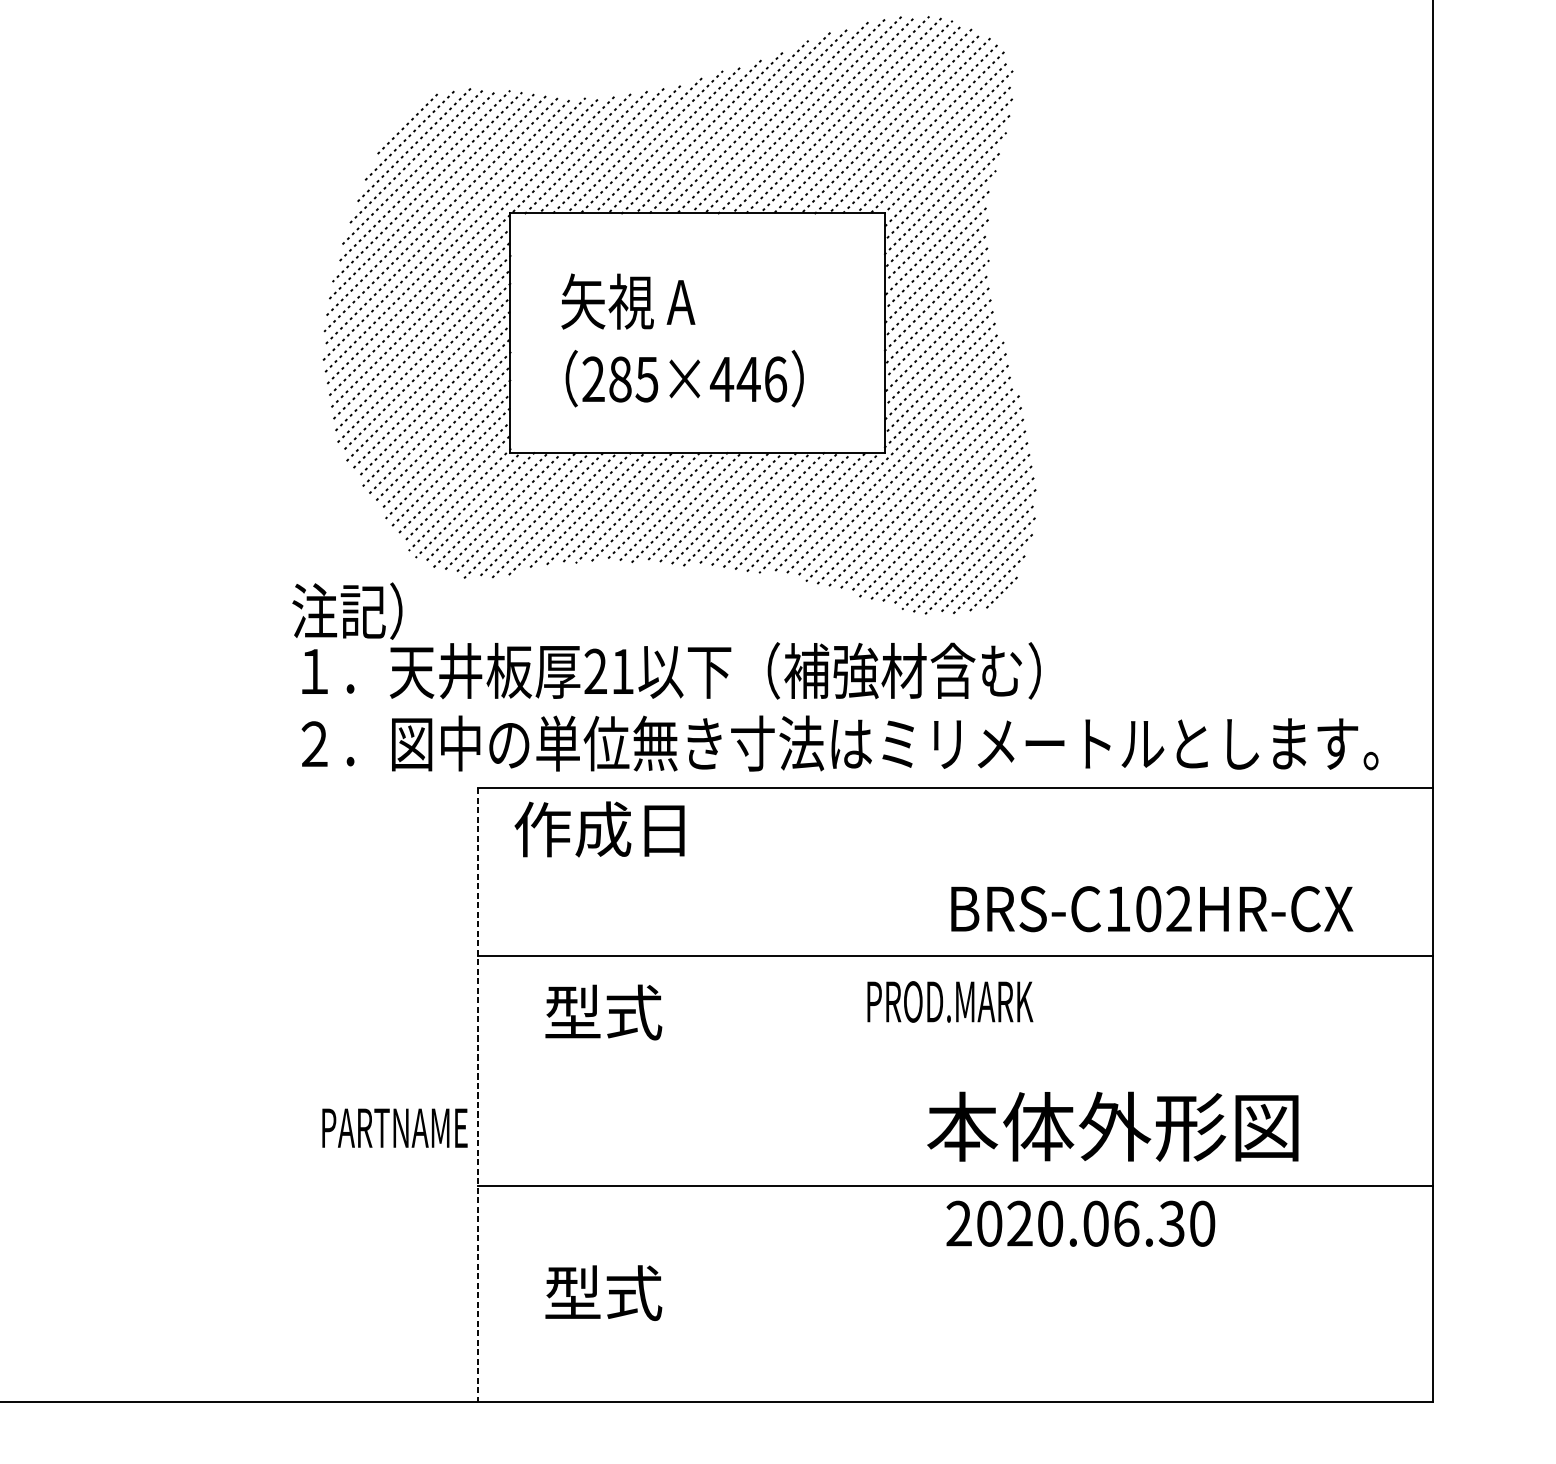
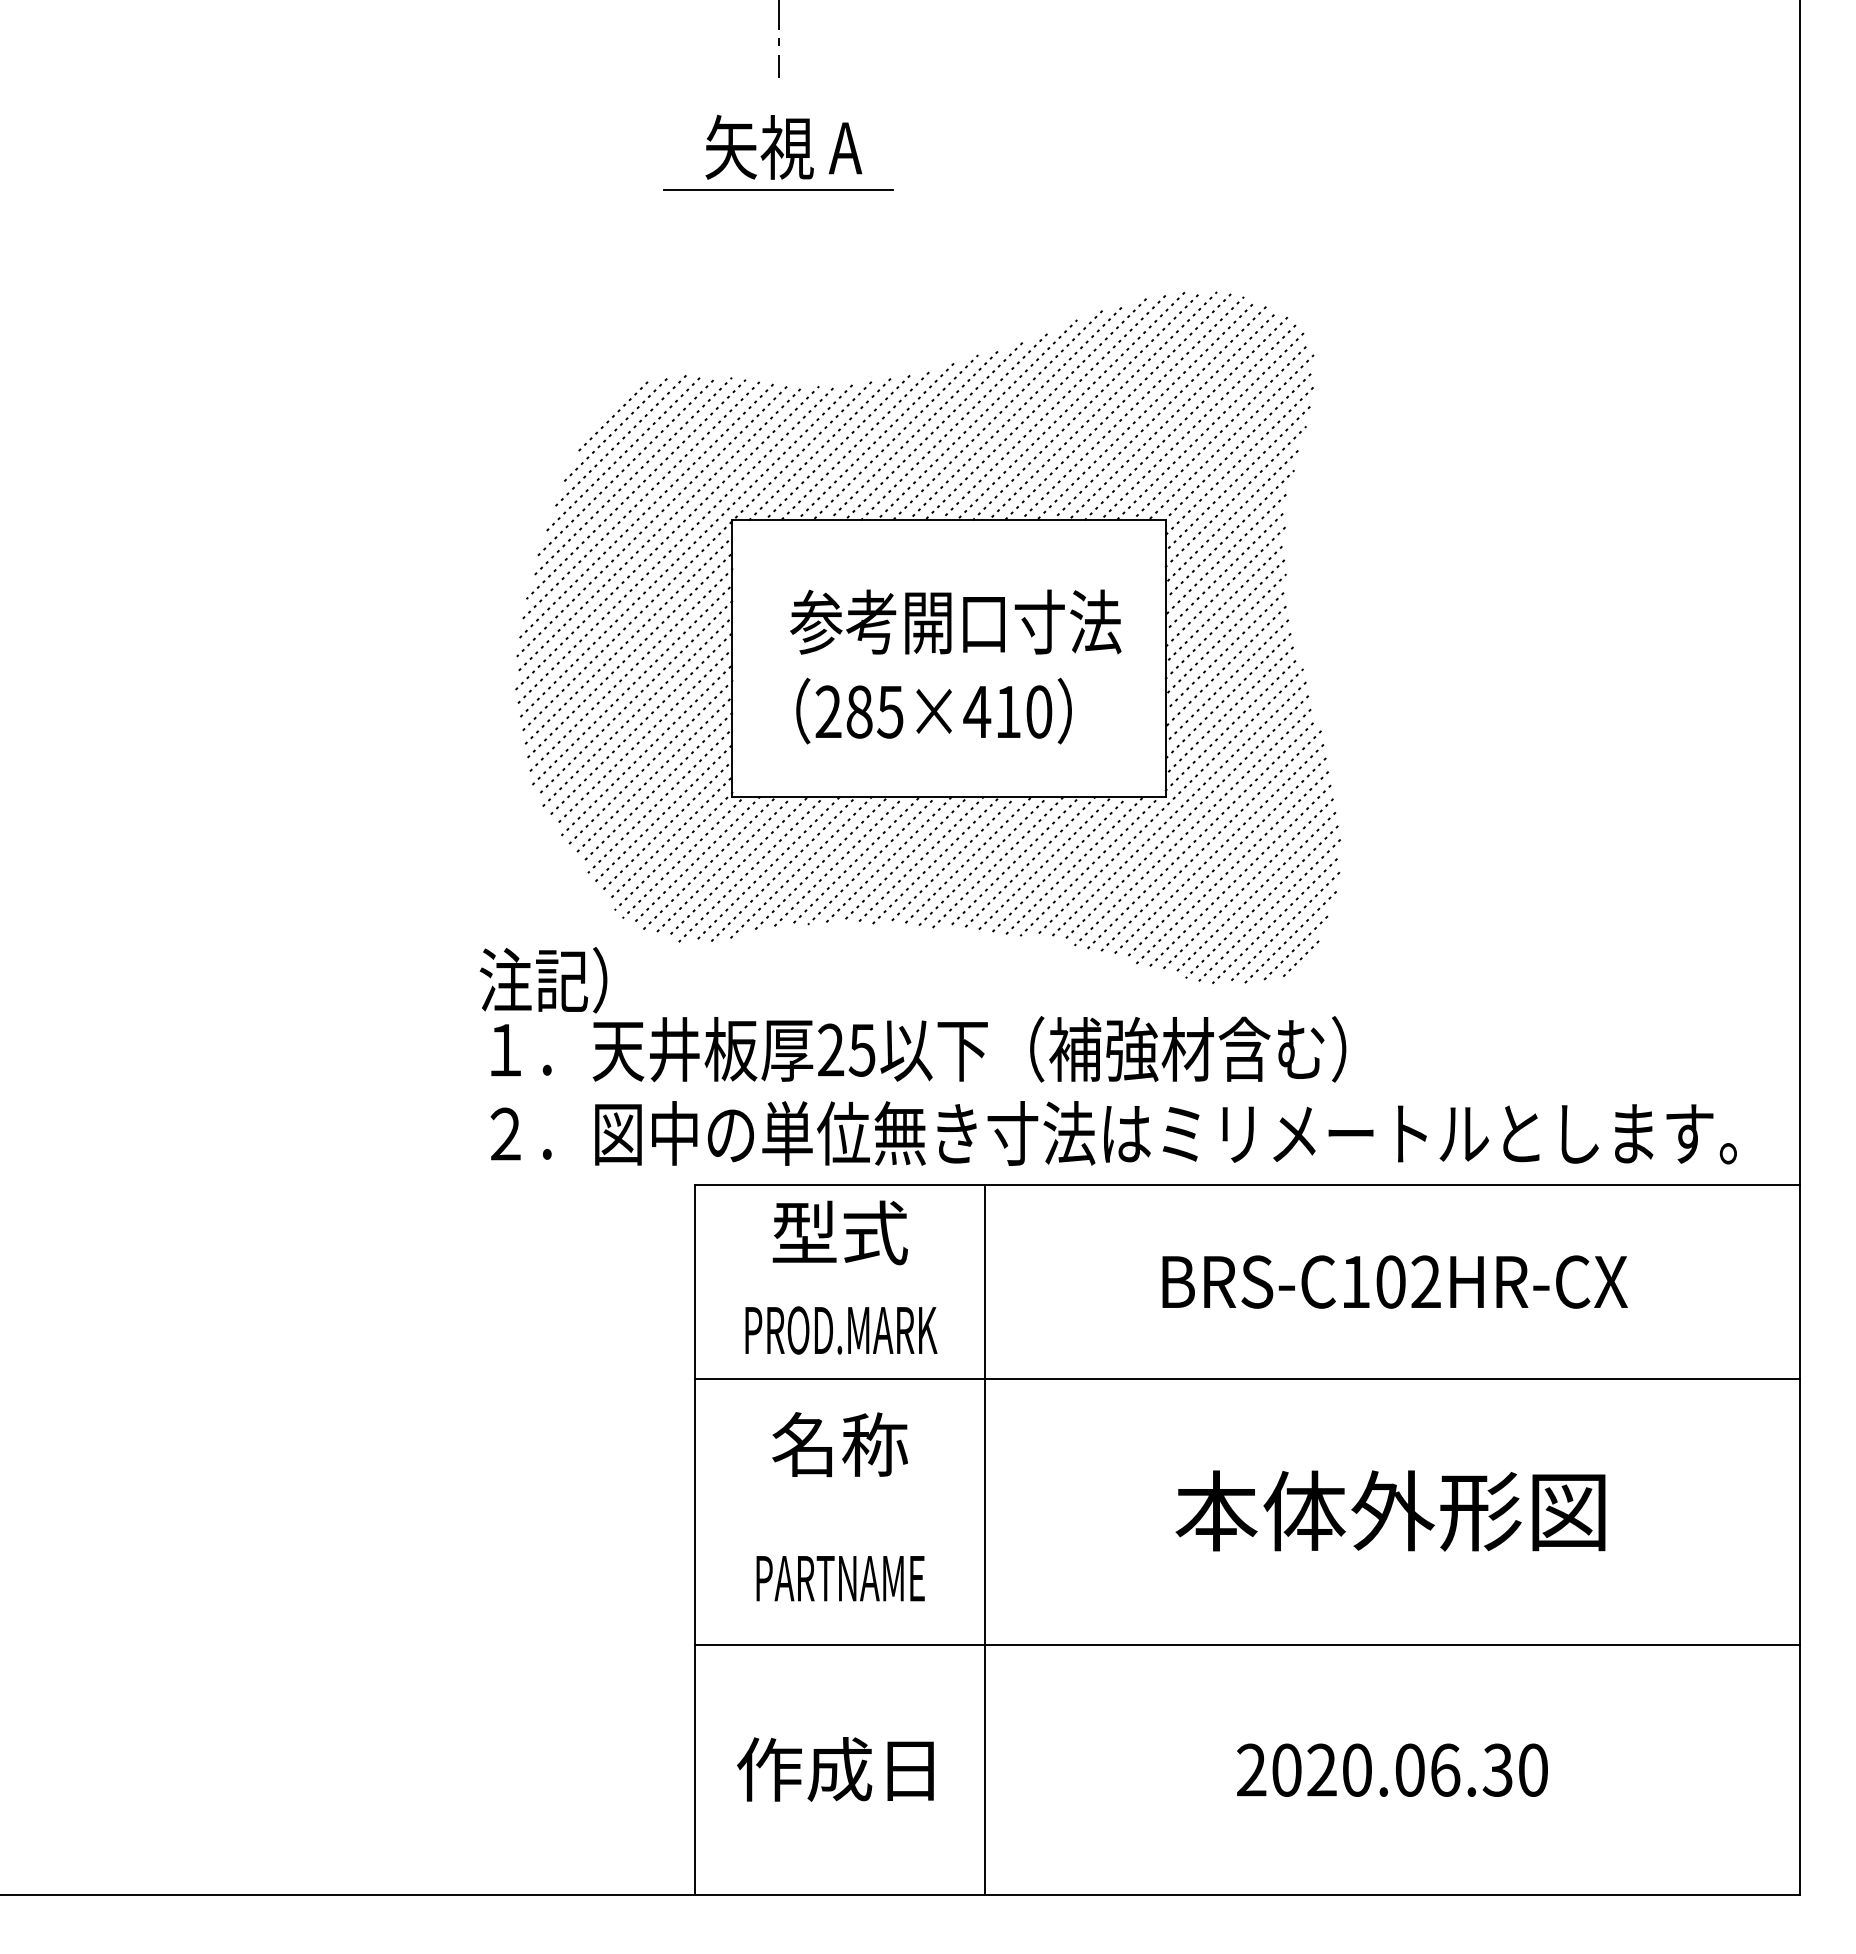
text: (703, 301) -> (955, 621), 矢視 A -> 参考開口寸法
text: (762, 379) -> (1023, 711), 285×446 -> 285×410
text: (622, 671) -> (861, 1050), 21 -> 25
text: (599, 829) -> (835, 1232), 作成日 -> 型式
text: (1151, 908) -> (1394, 1281), moved
text: (950, 1001) -> (841, 1330), moved
text: (603, 1012) -> (840, 1444), 型式 -> 名称
line: (477, 1095) -> (694, 1540), dashed -> solid
line: (729, 1095) -> (985, 1540), added
text: (1112, 1126) -> (1390, 1510), moved
text: (394, 1128) -> (840, 1578), moved
text: (1080, 1223) -> (1392, 1769), moved
text: (599, 1293) -> (835, 1769), 型式 -> 作成日

